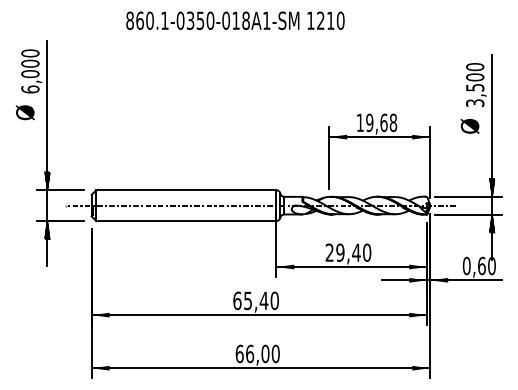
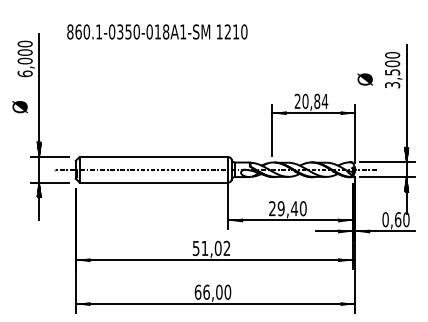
text: (235, 20) -> (157, 31), moved
text: (24, 112) -> (19, 106), moved
text: (376, 122) -> (311, 101), 19,68 -> 20,84
text: (469, 126) -> (364, 79), moved
text: (255, 300) -> (211, 248), 65,40 -> 51,02

